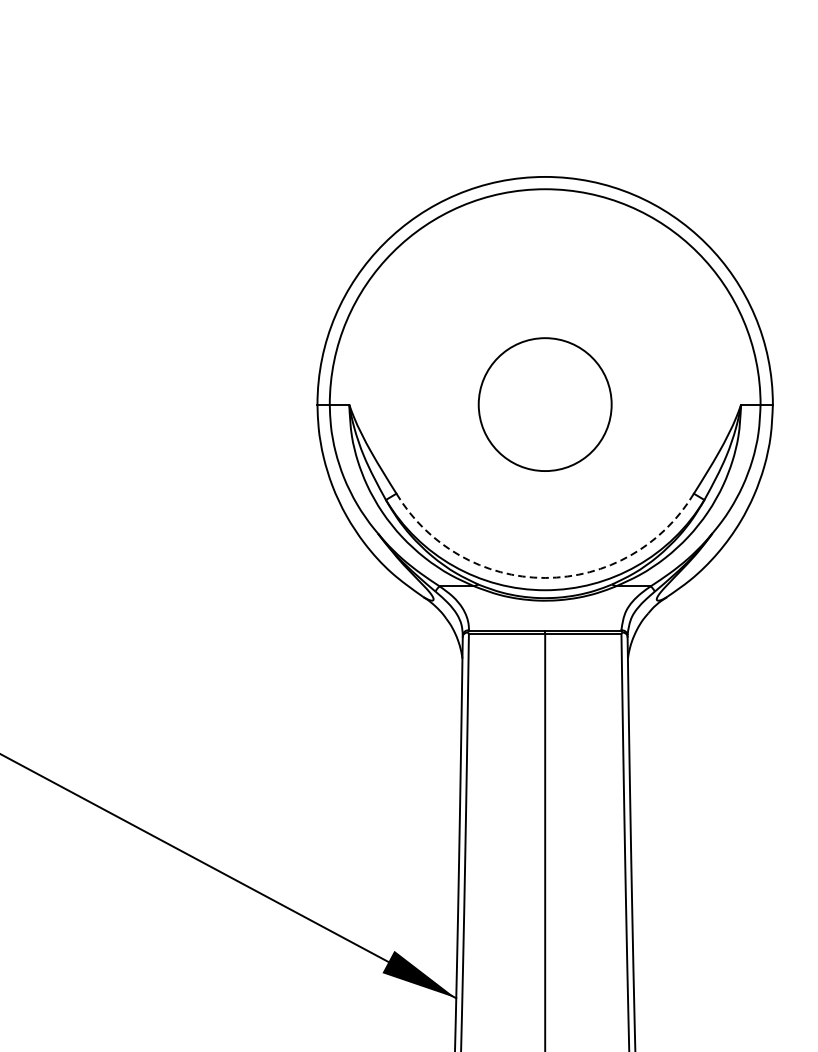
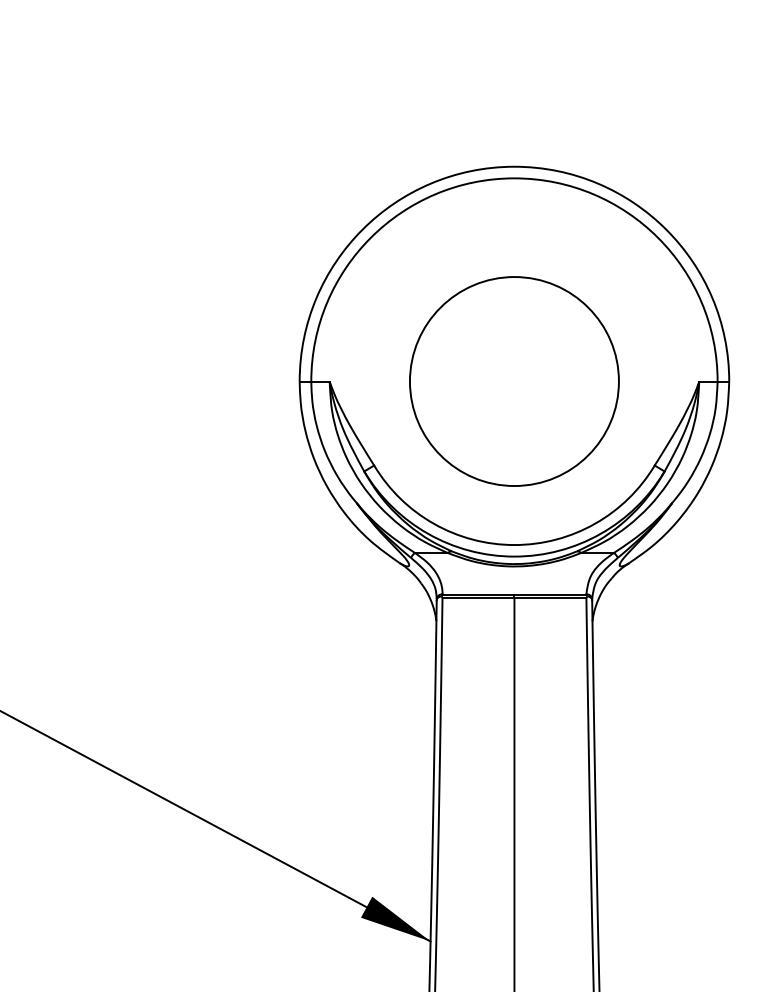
circle: (545, 404) -> (514, 381), size x1.67
arc: (545, 578) -> (514, 545), dashed -> solid

